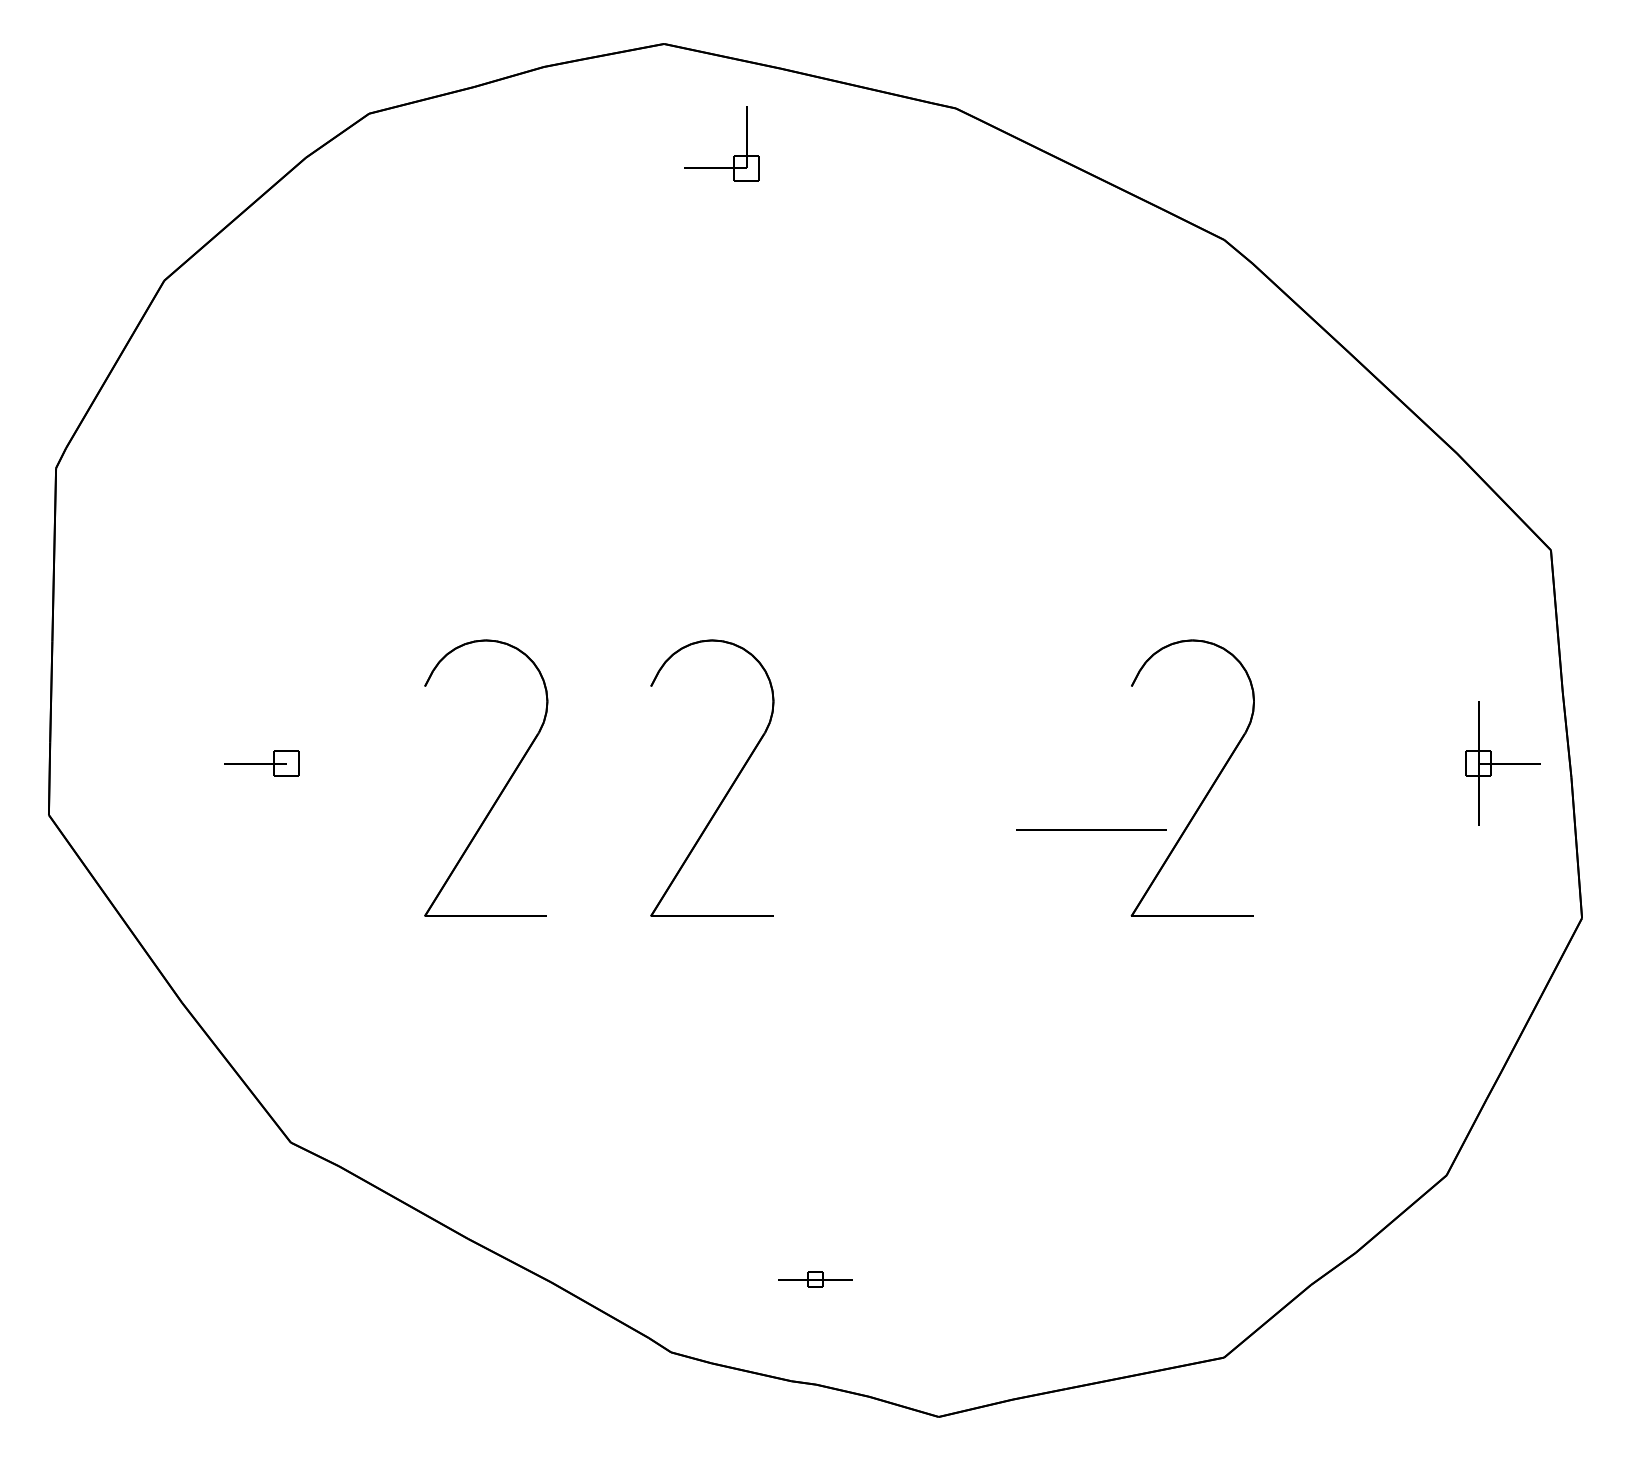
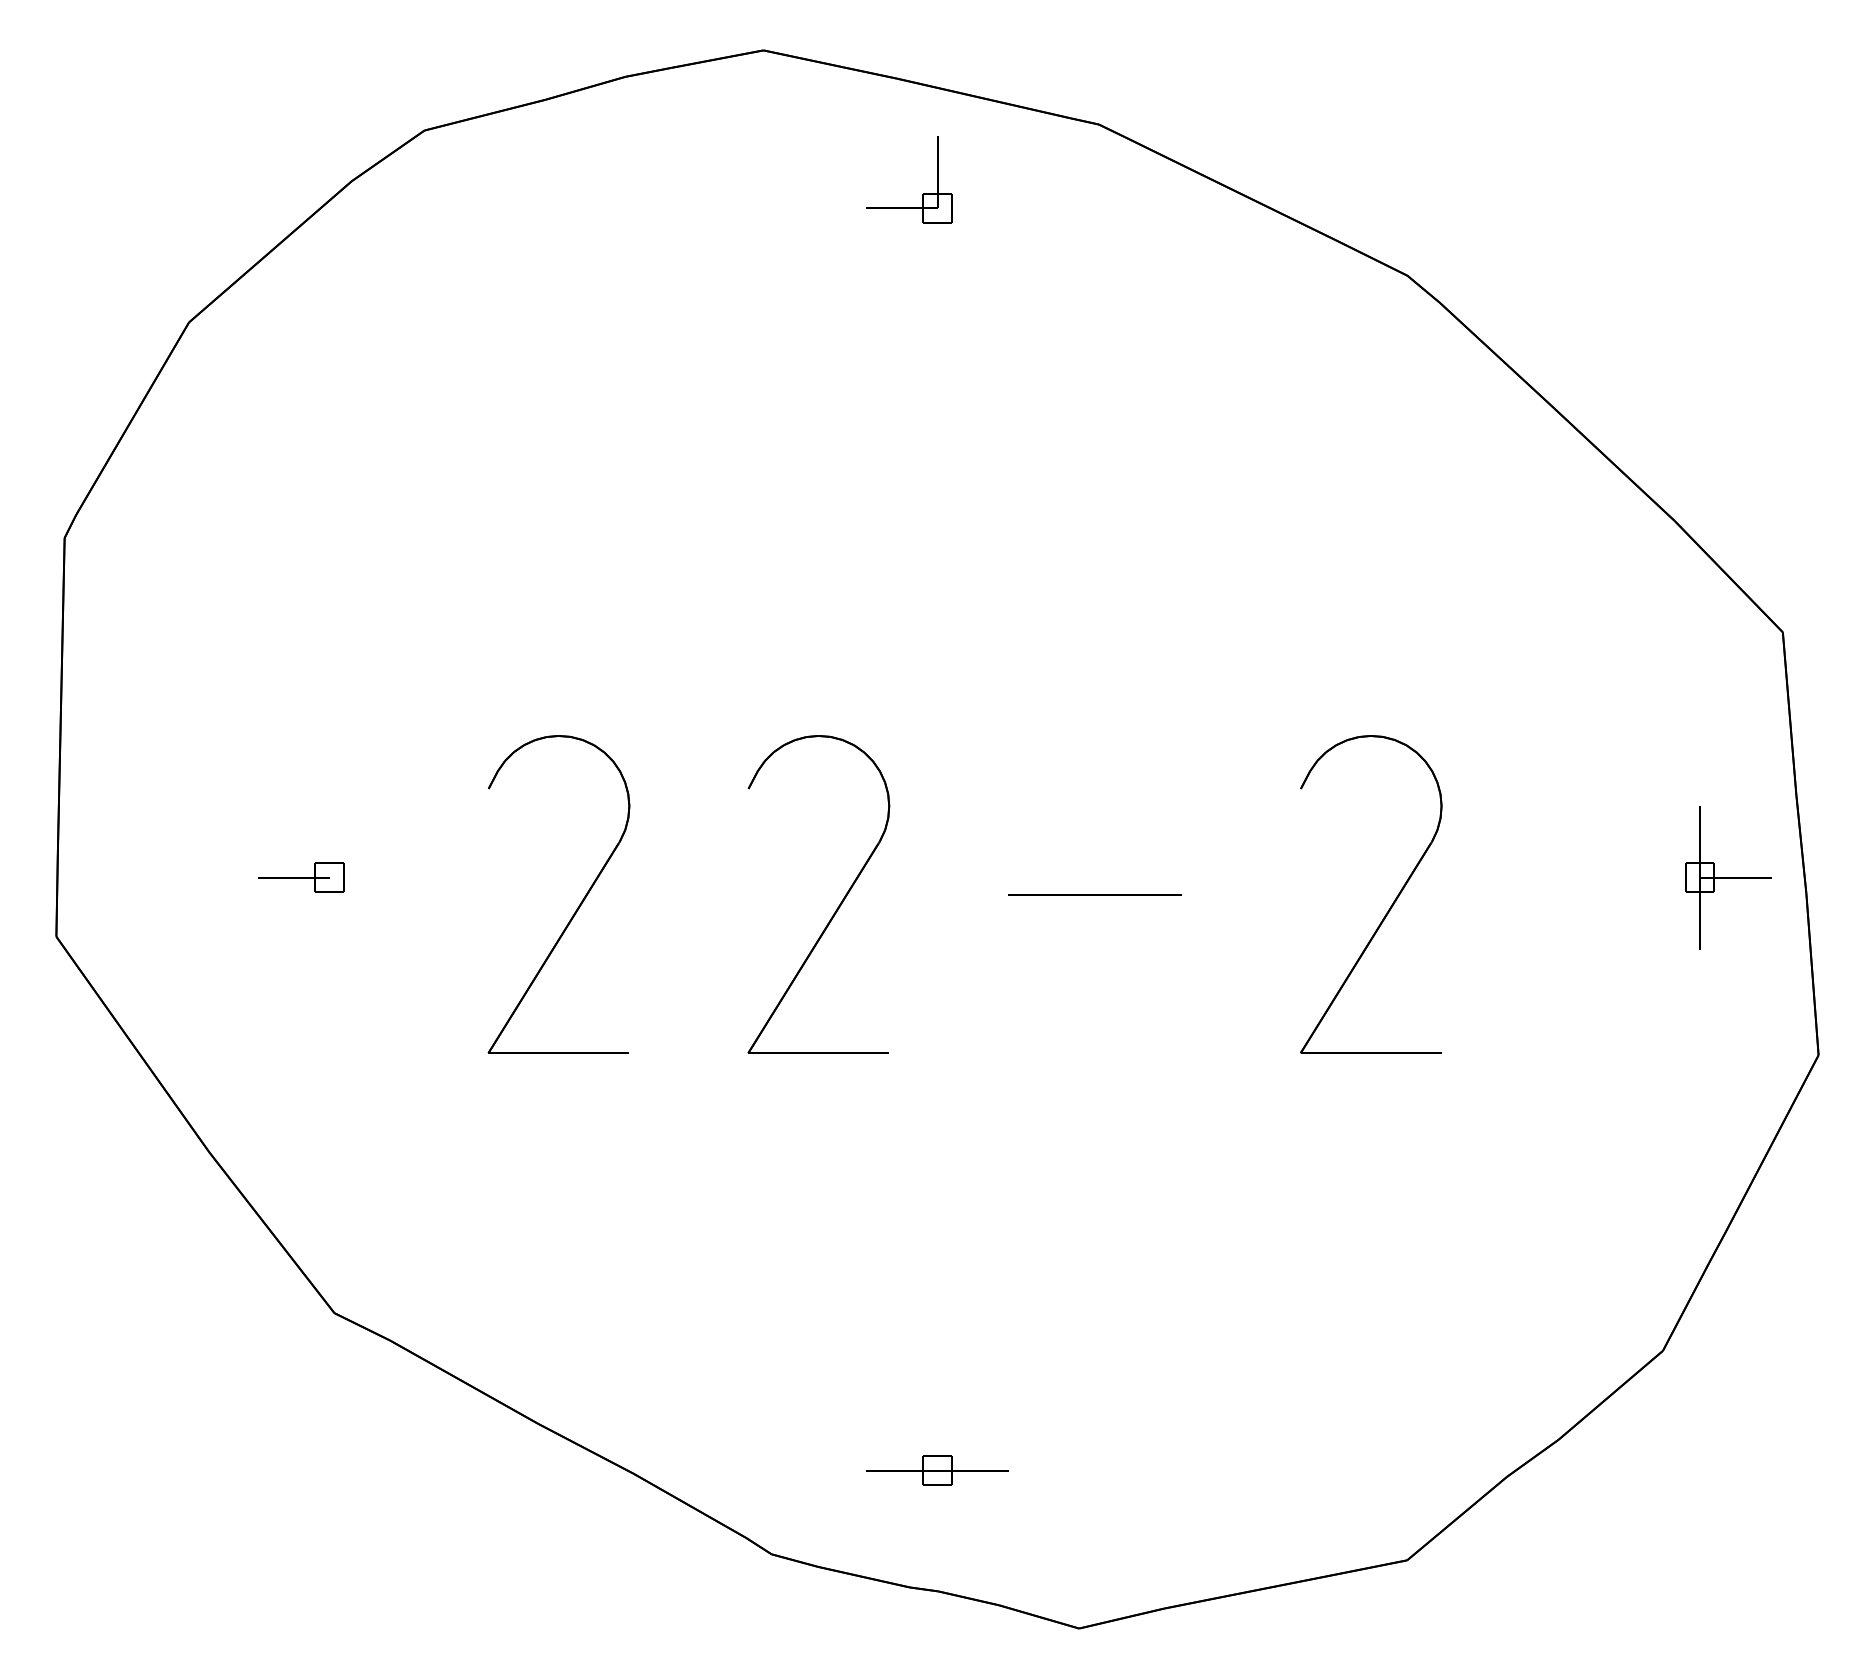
part: (734, 155) -> (923, 193), moved
line: (1091, 829) -> (1094, 893), moved
part: (815, 1279) -> (937, 1470), size x1.67

